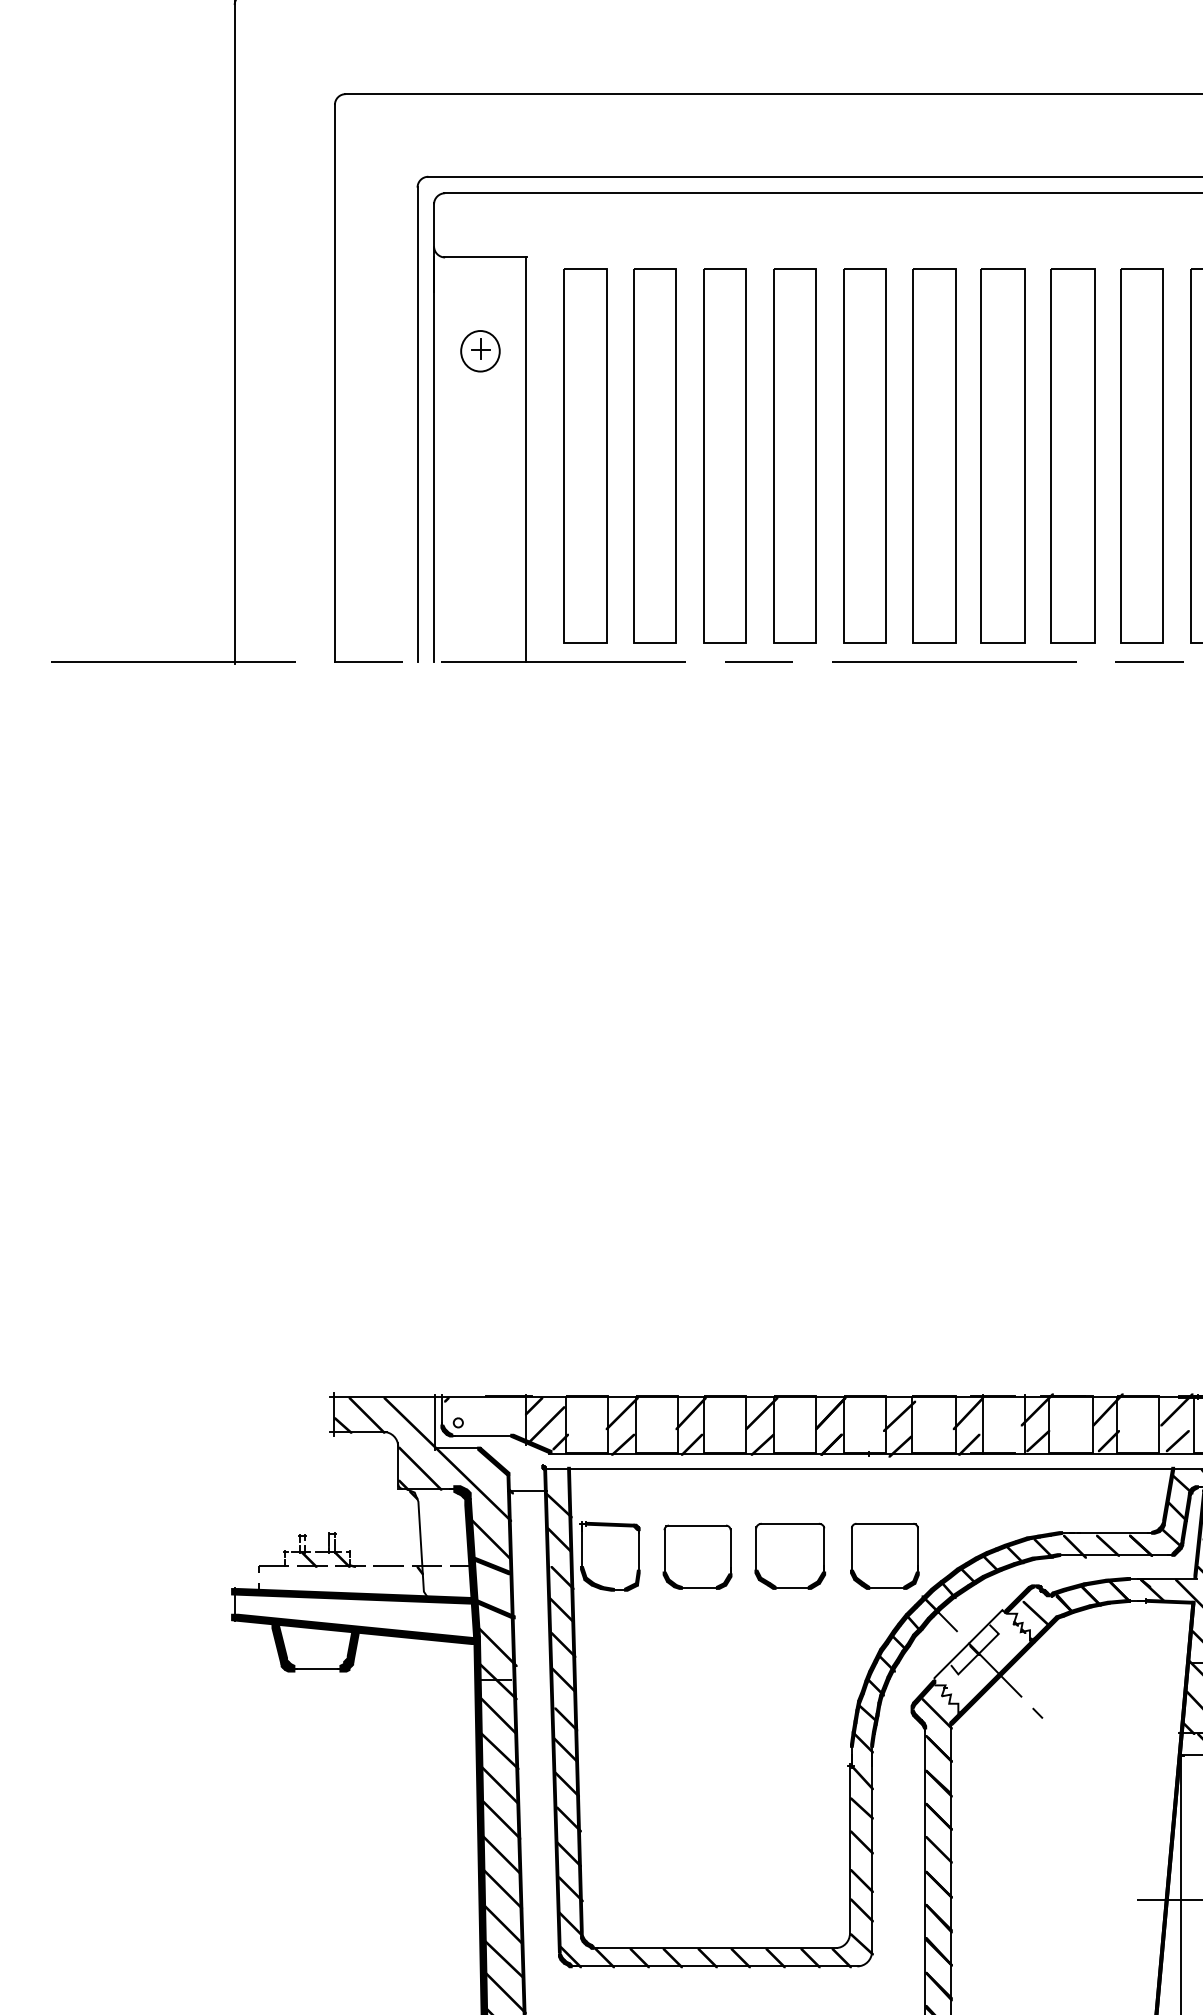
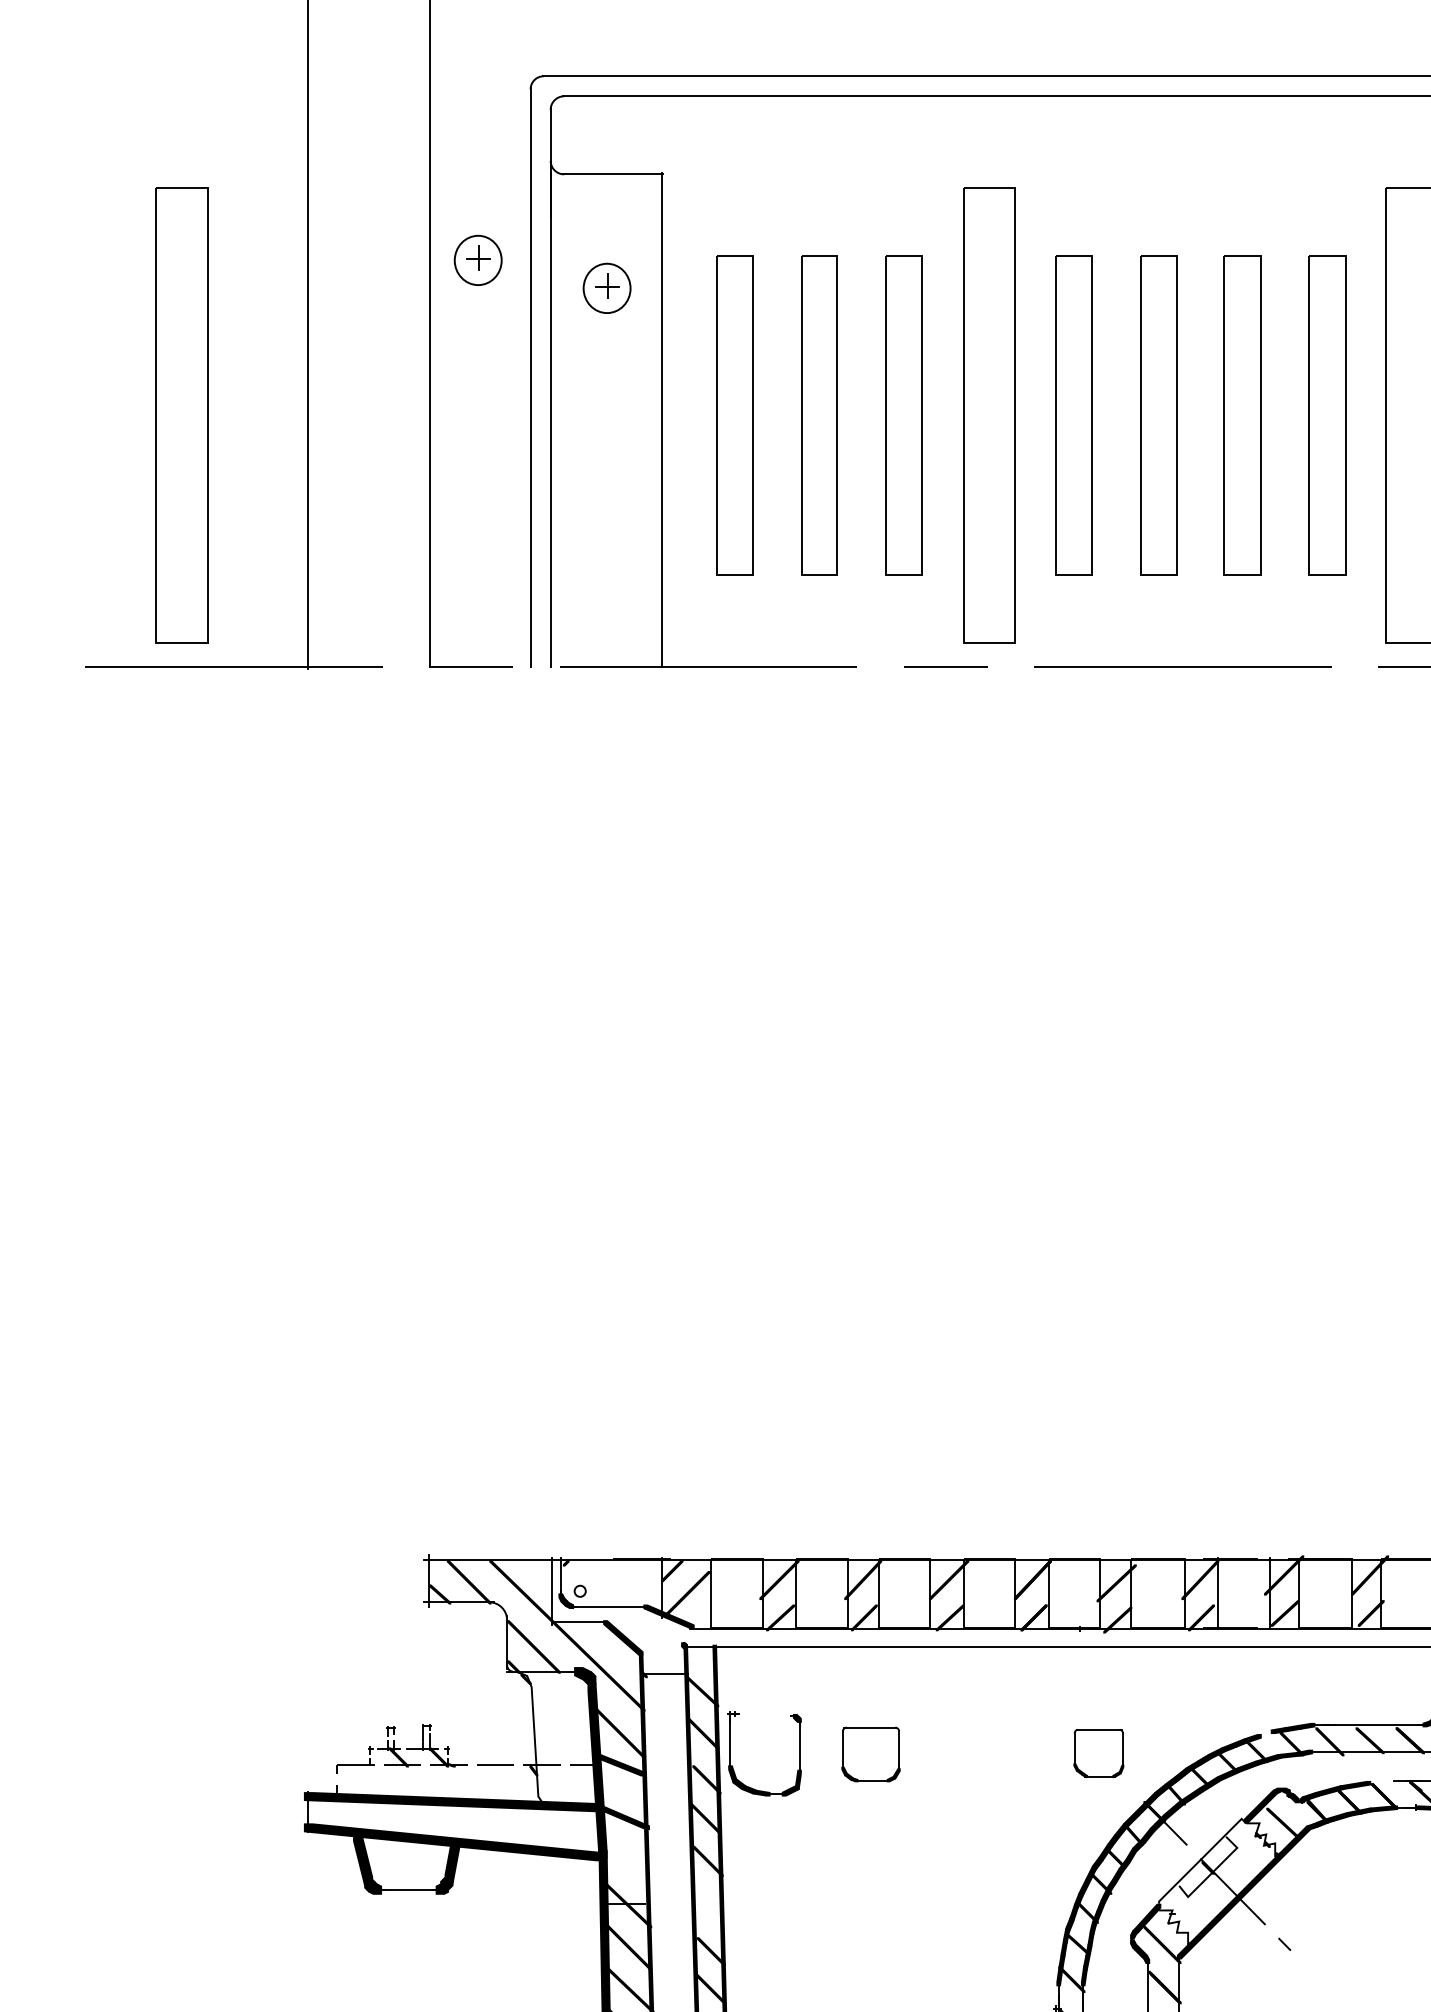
part: (374, 328) -> (478, 260), added
part: (130, 455) -> (181, 415), added
part: (585, 455) -> (734, 415), size x0.7
part: (654, 455) -> (818, 415), size x0.7
part: (724, 455) -> (903, 415), size x0.7
part: (864, 455) -> (1074, 415), size x0.7
part: (934, 455) -> (1159, 415), size x0.7
part: (1002, 455) -> (1241, 415), size x0.7
part: (1072, 455) -> (1326, 415), size x0.7
fill: (560, 1441) -> (704, 1613), removed
fill: (610, 1524) -> (765, 1714), removed
fill: (1022, 1539) -> (1266, 1733), removed
part: (790, 1555) -> (984, 1752), removed
part: (697, 1556) -> (870, 1753), size x0.7
part: (884, 1556) -> (1098, 1753), size x0.6
fill: (1117, 1579) -> (1381, 1781), removed
fill: (497, 1646) -> (627, 1863), removed
fill: (563, 1679) -> (708, 1903), removed

